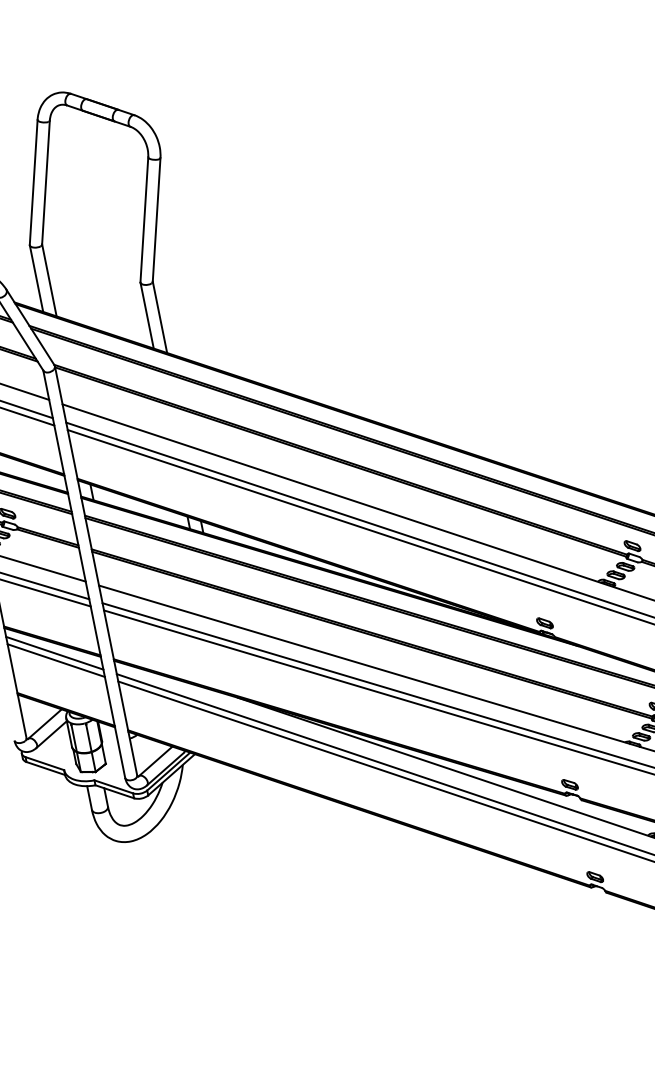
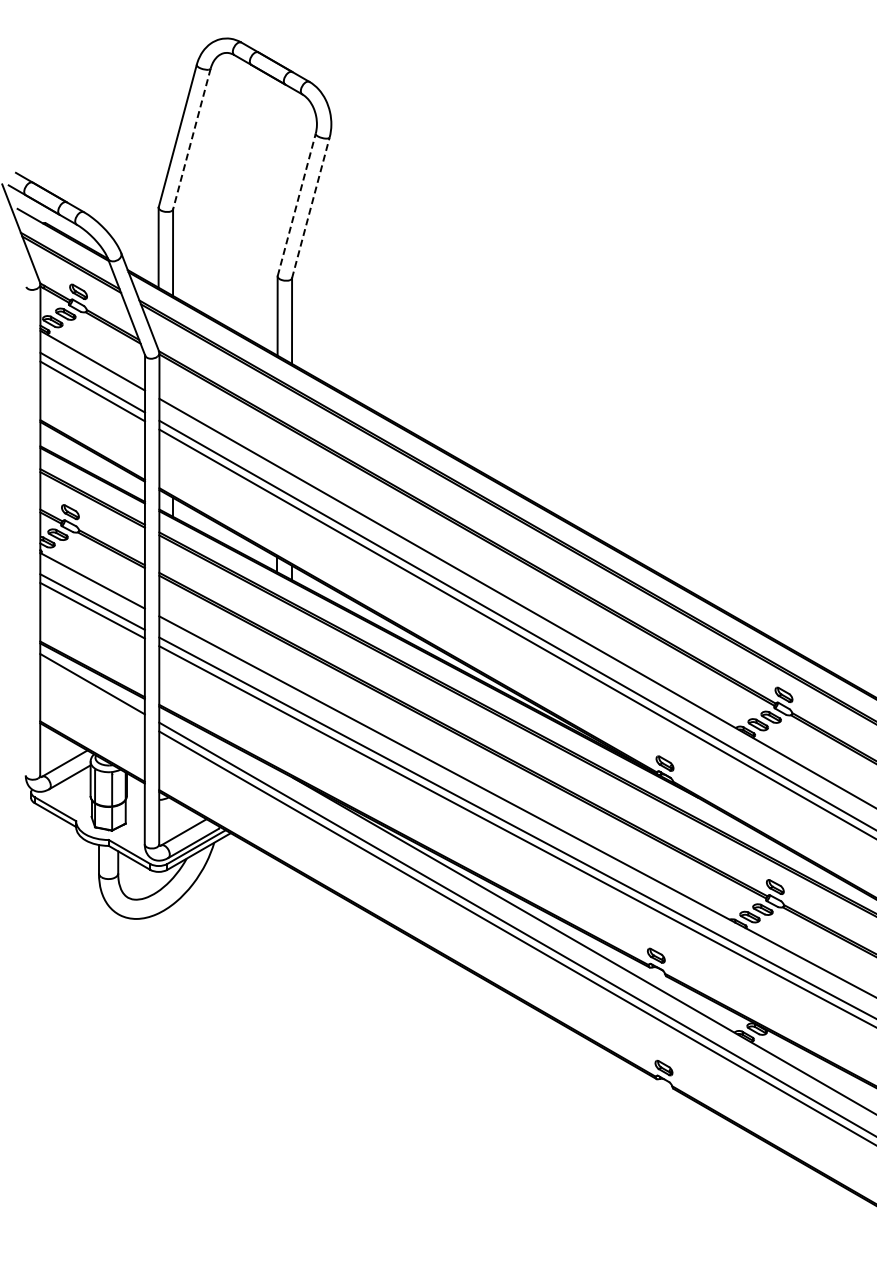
line: (45, 182) -> (191, 139), solid -> dashed
line: (144, 219) -> (296, 204), solid -> dashed
line: (156, 219) -> (310, 207), solid -> dashed
line: (56, 660) -> (92, 692), removed

